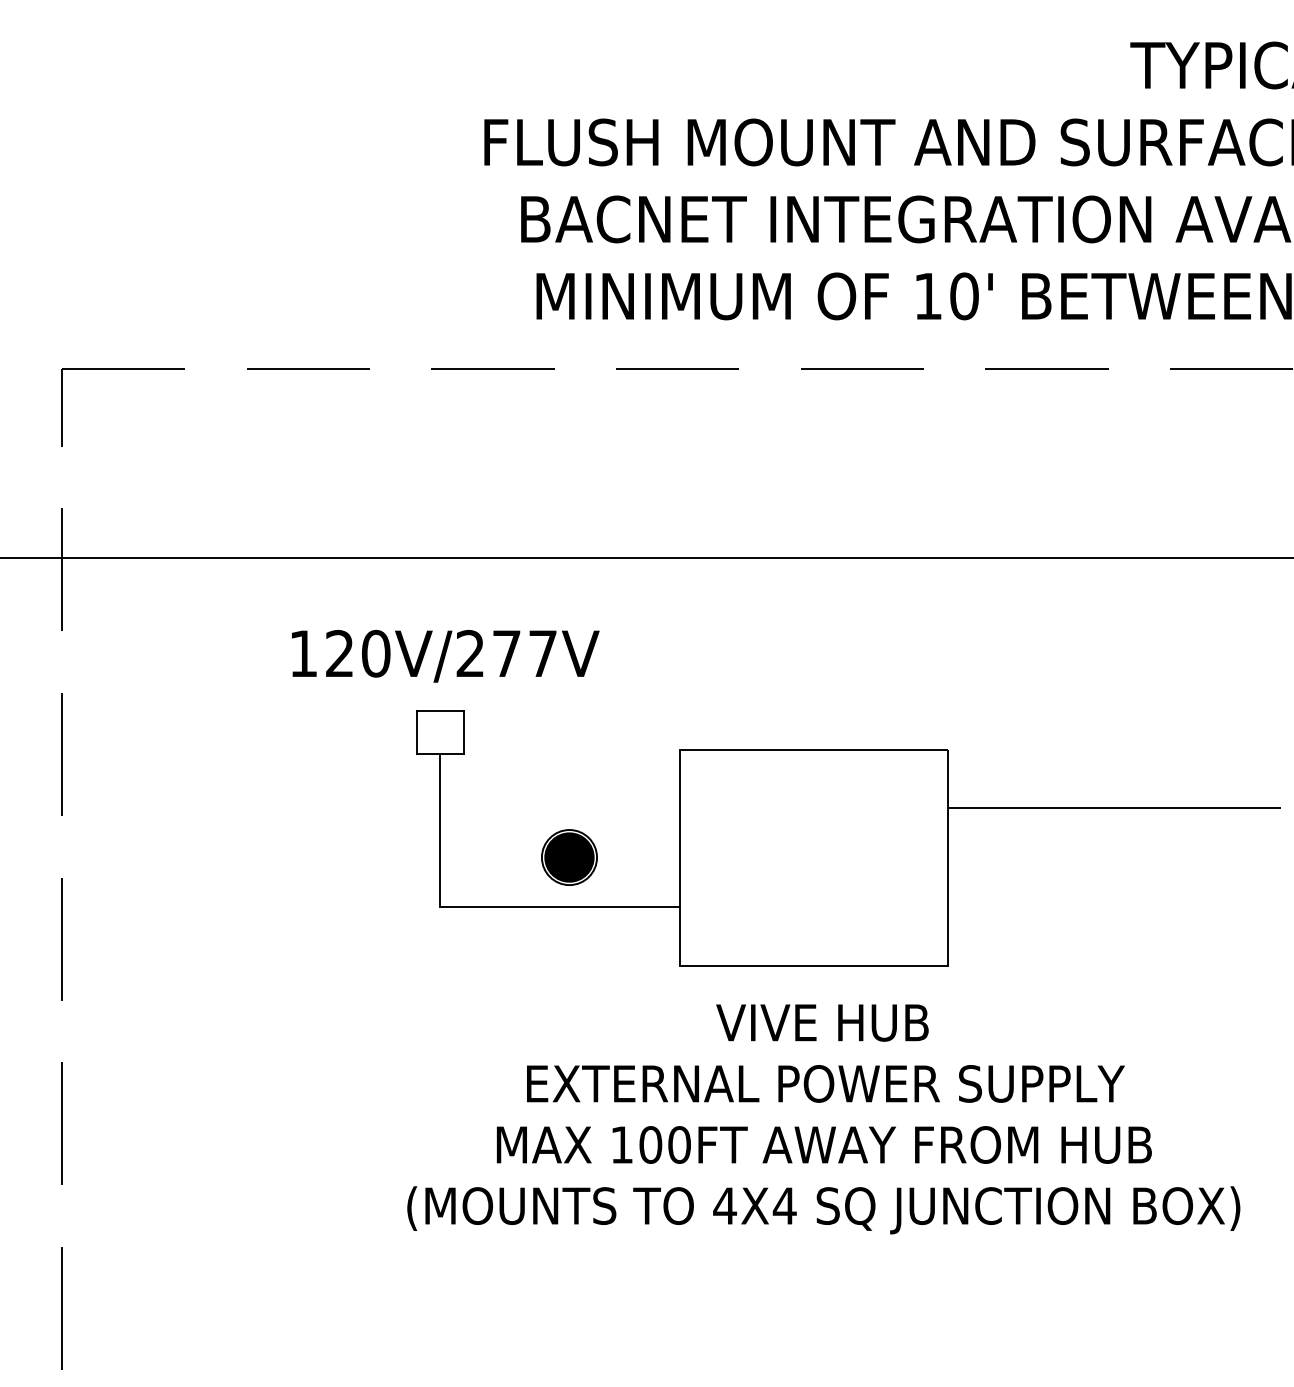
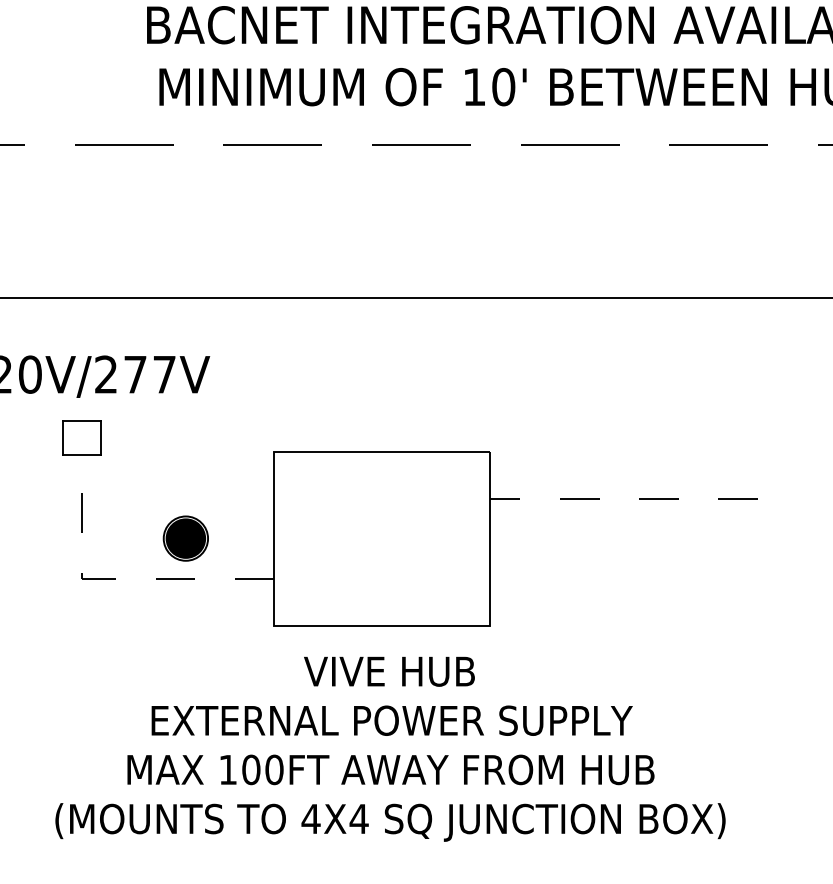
line: (1113, 808) -> (623, 499), solid -> dashed
line: (482, 907) -> (115, 578), solid -> dashed

